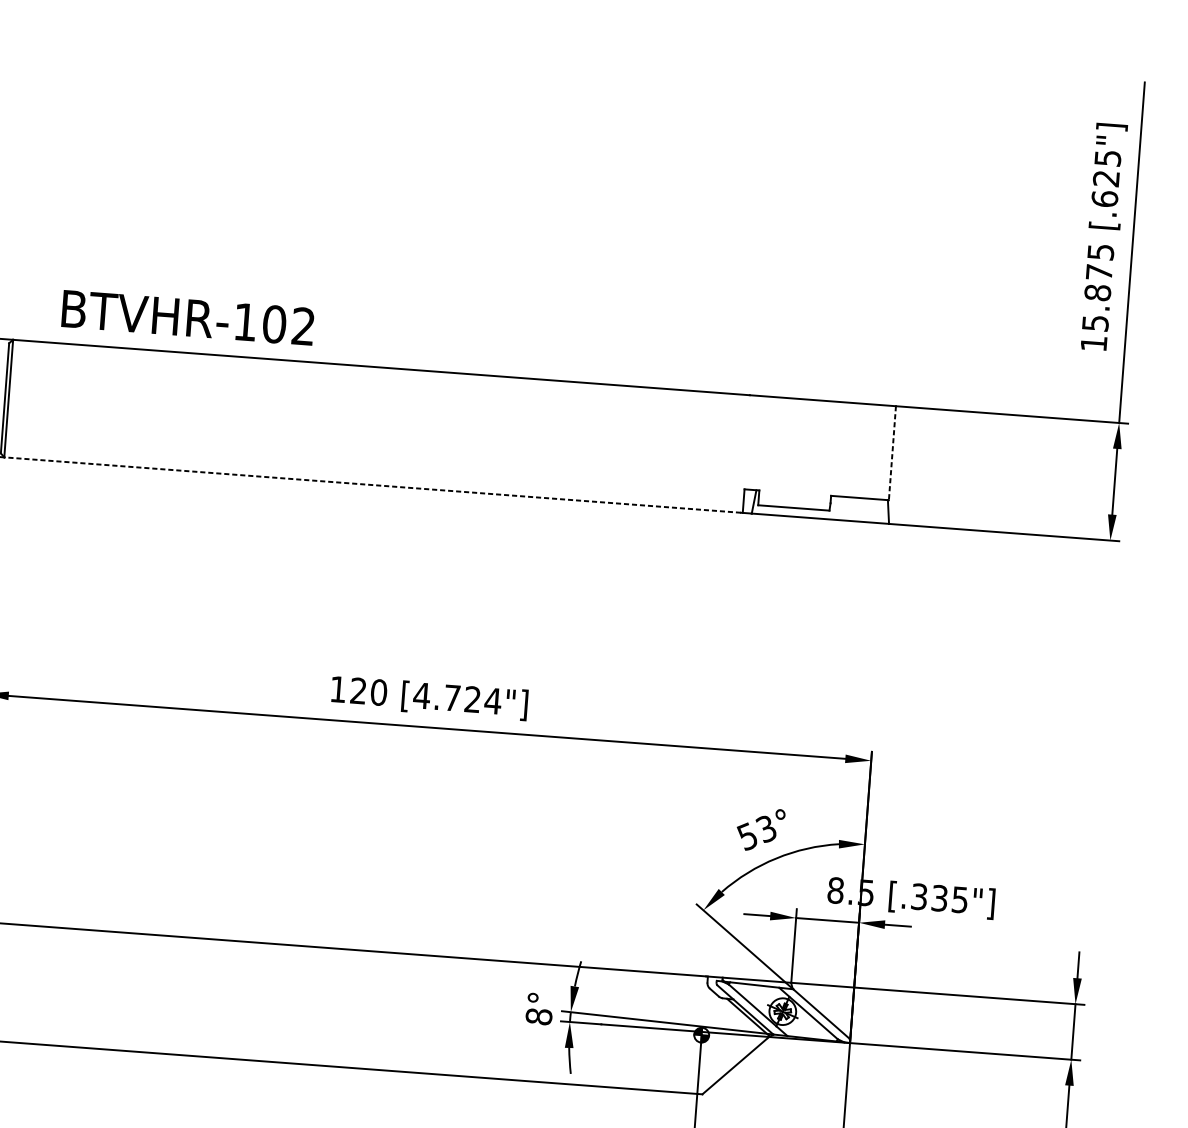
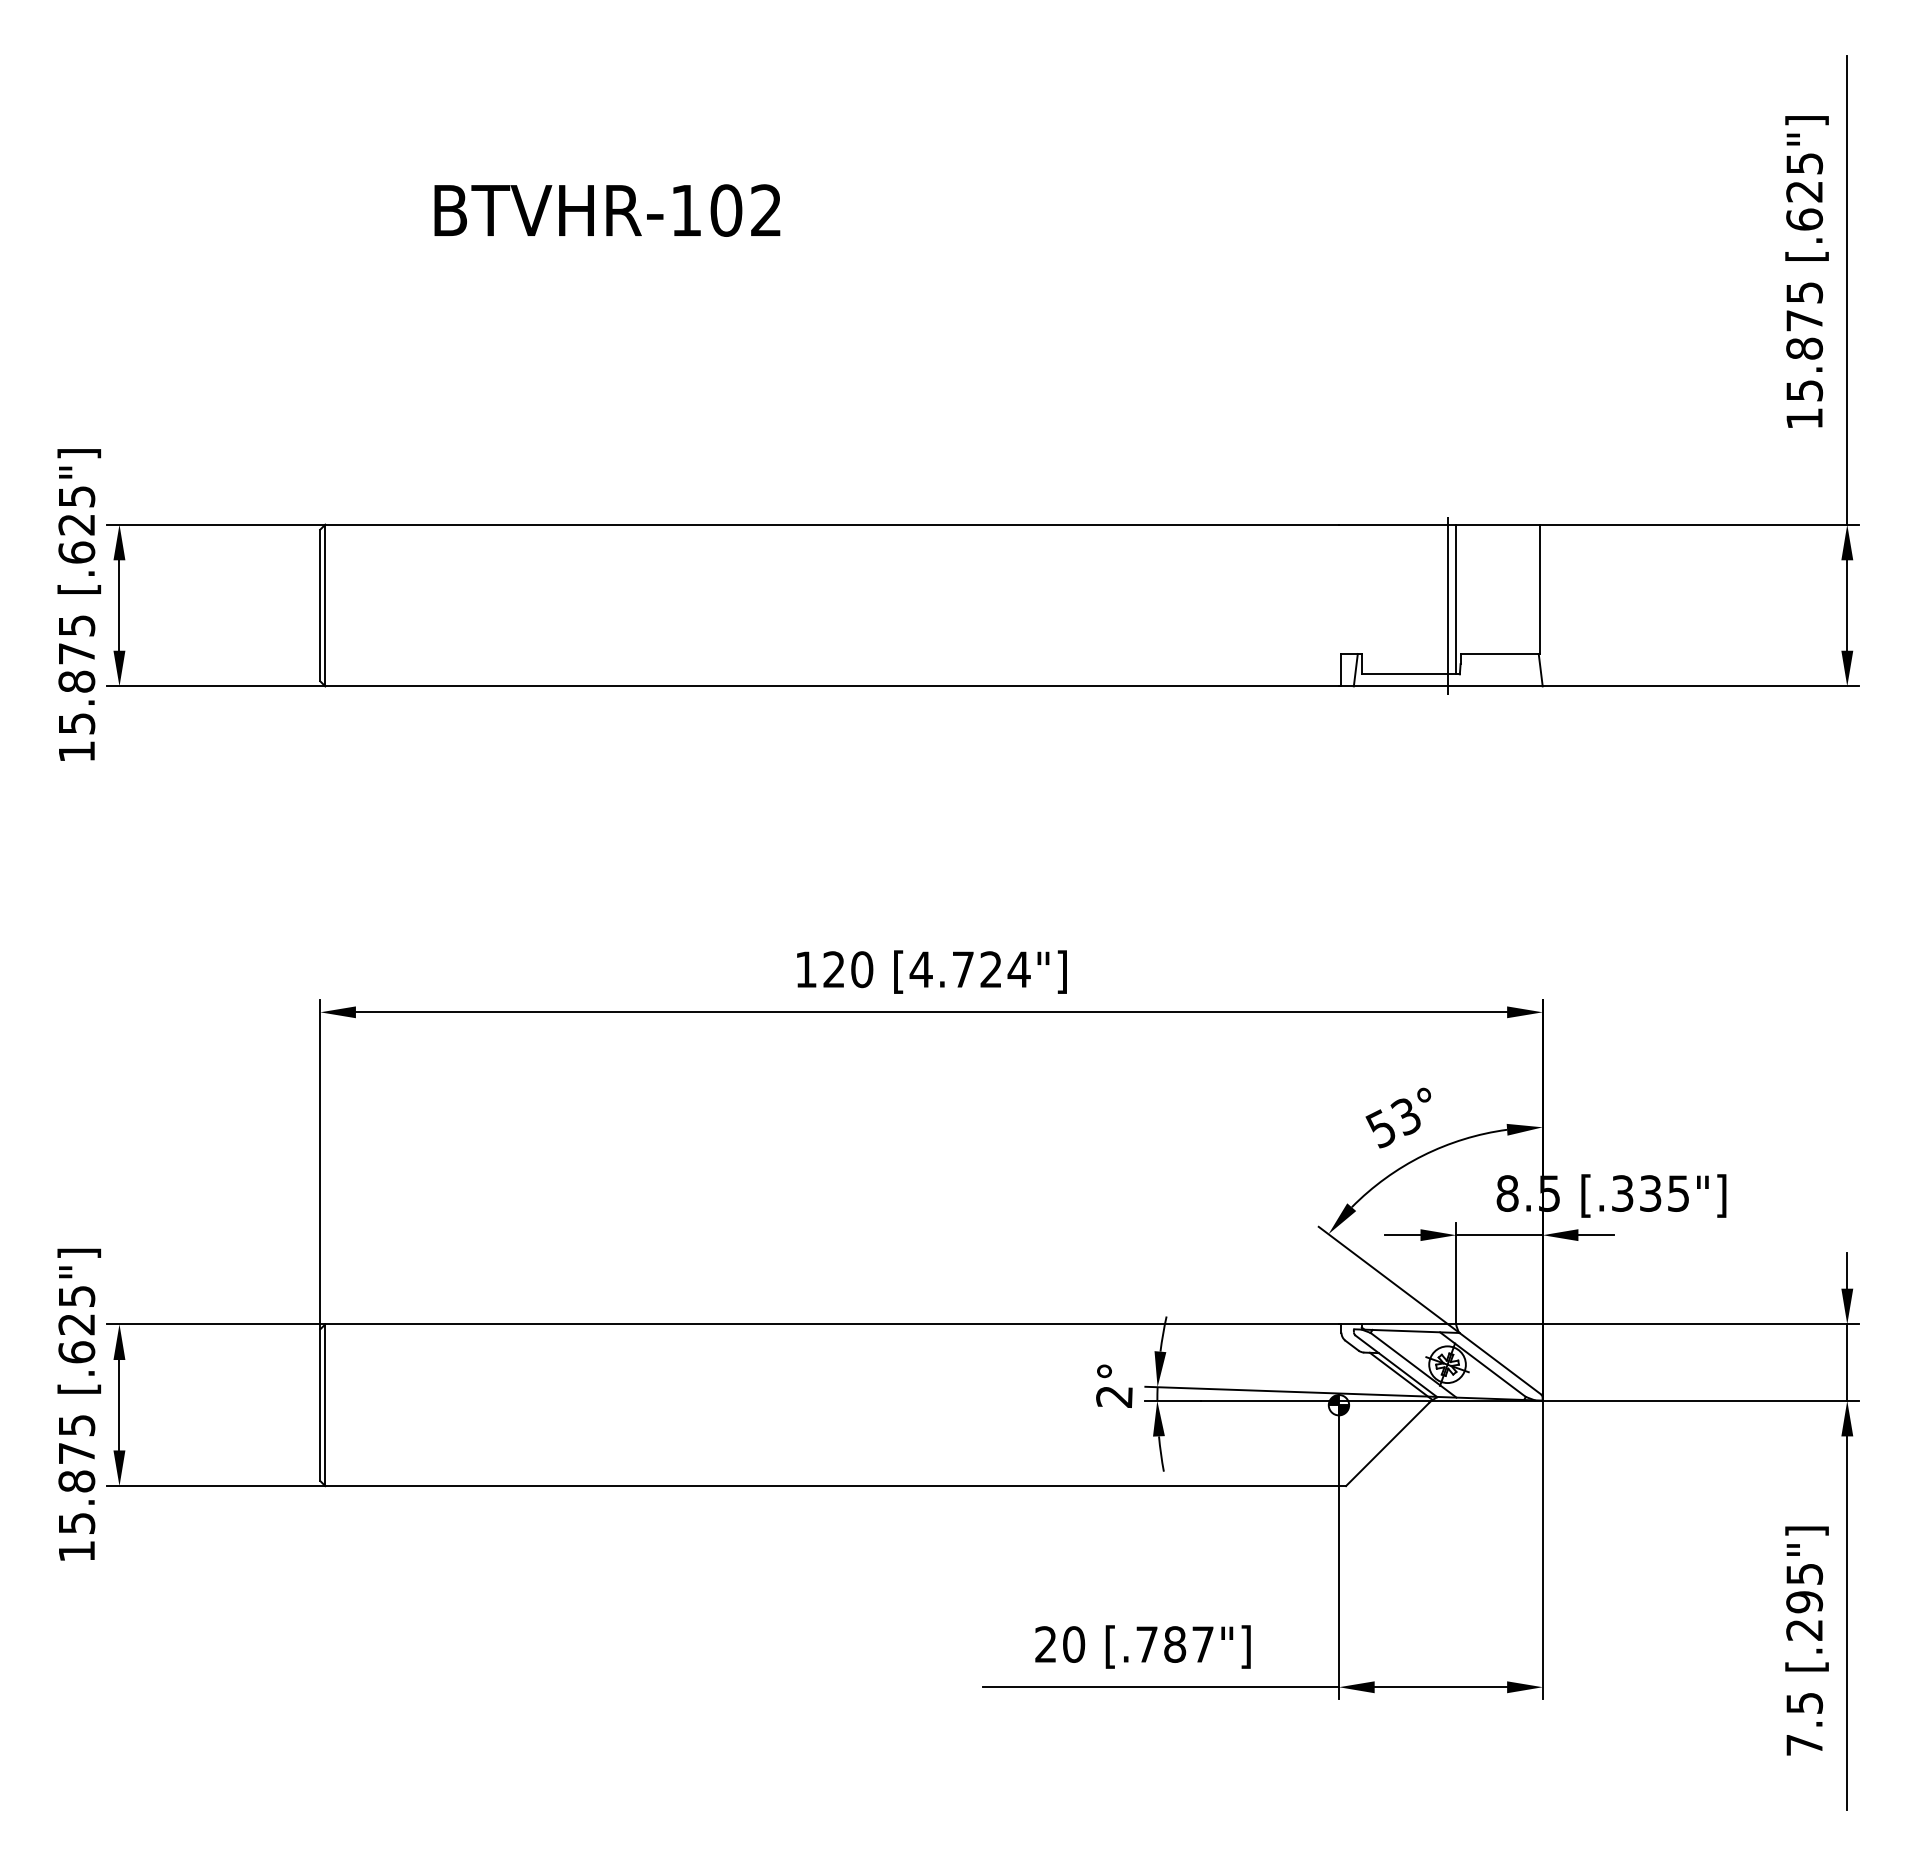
text: (188, 317) -> (607, 210), moved
line: (892, 453) -> (1540, 589), dashed -> solid
line: (830, 455) -> (1455, 599), added
line: (824, 459) -> (1447, 605), added
line: (372, 485) -> (832, 686), dashed -> solid
text: (539, 1016) -> (1114, 1396), 8° -> 2°

